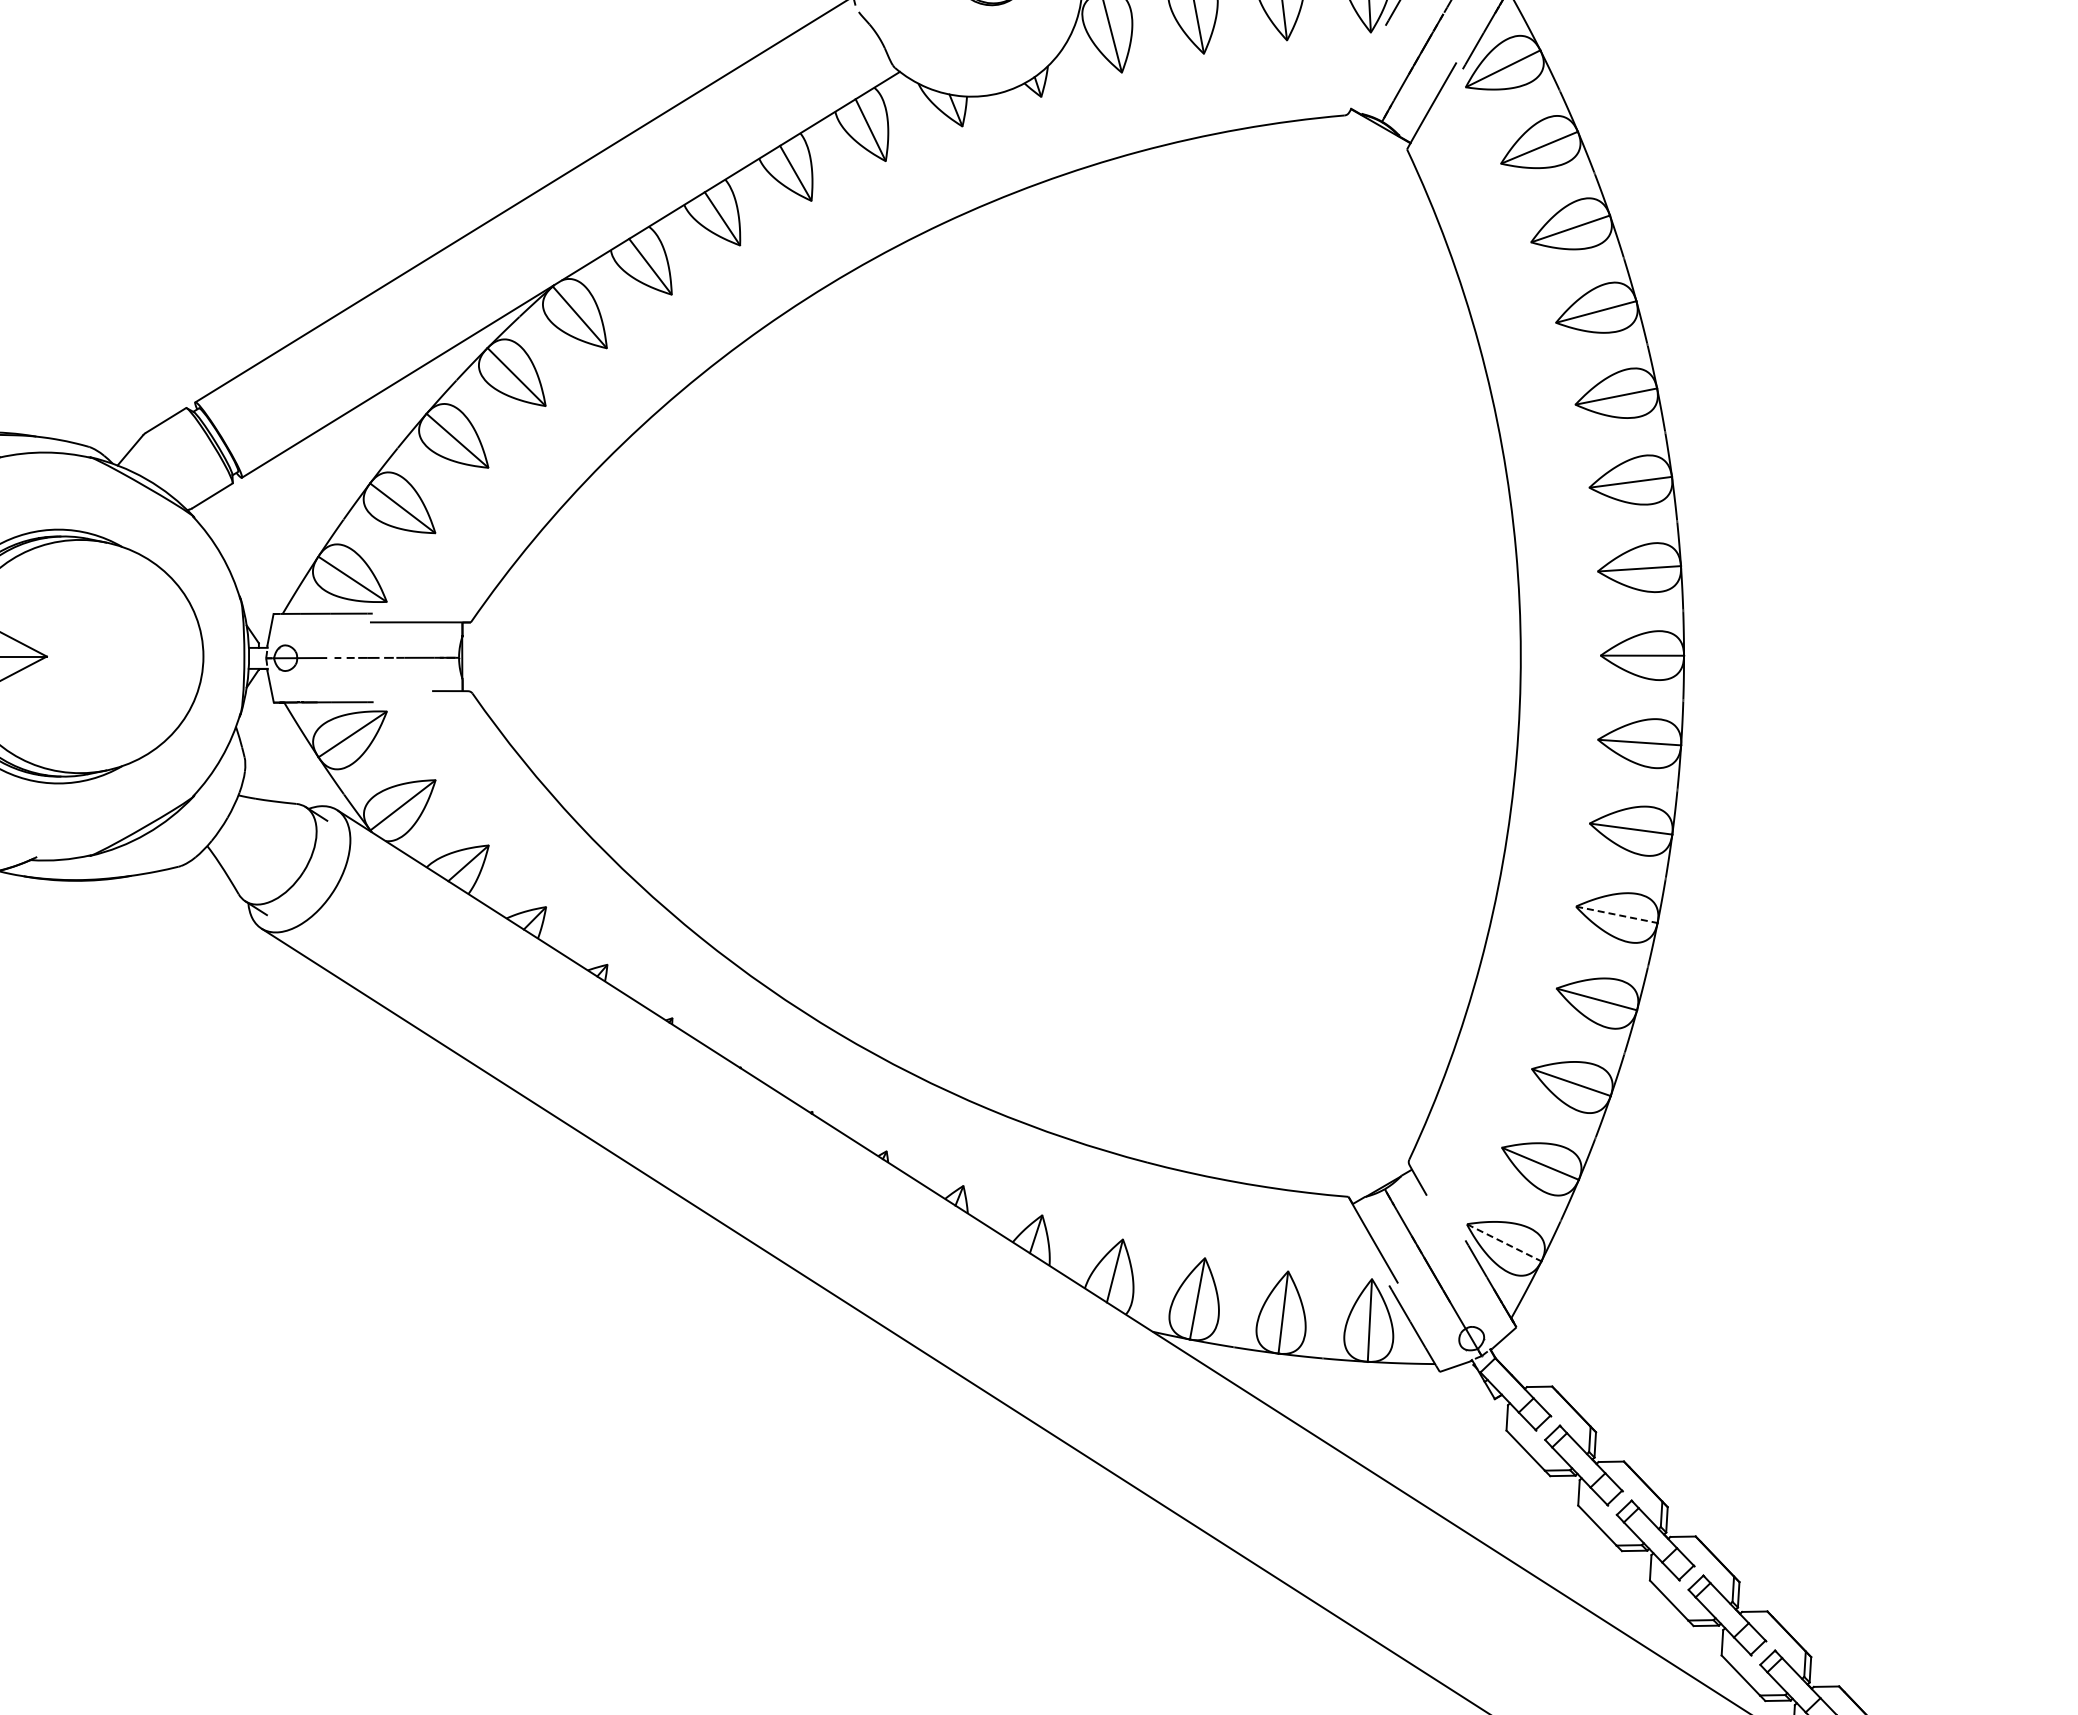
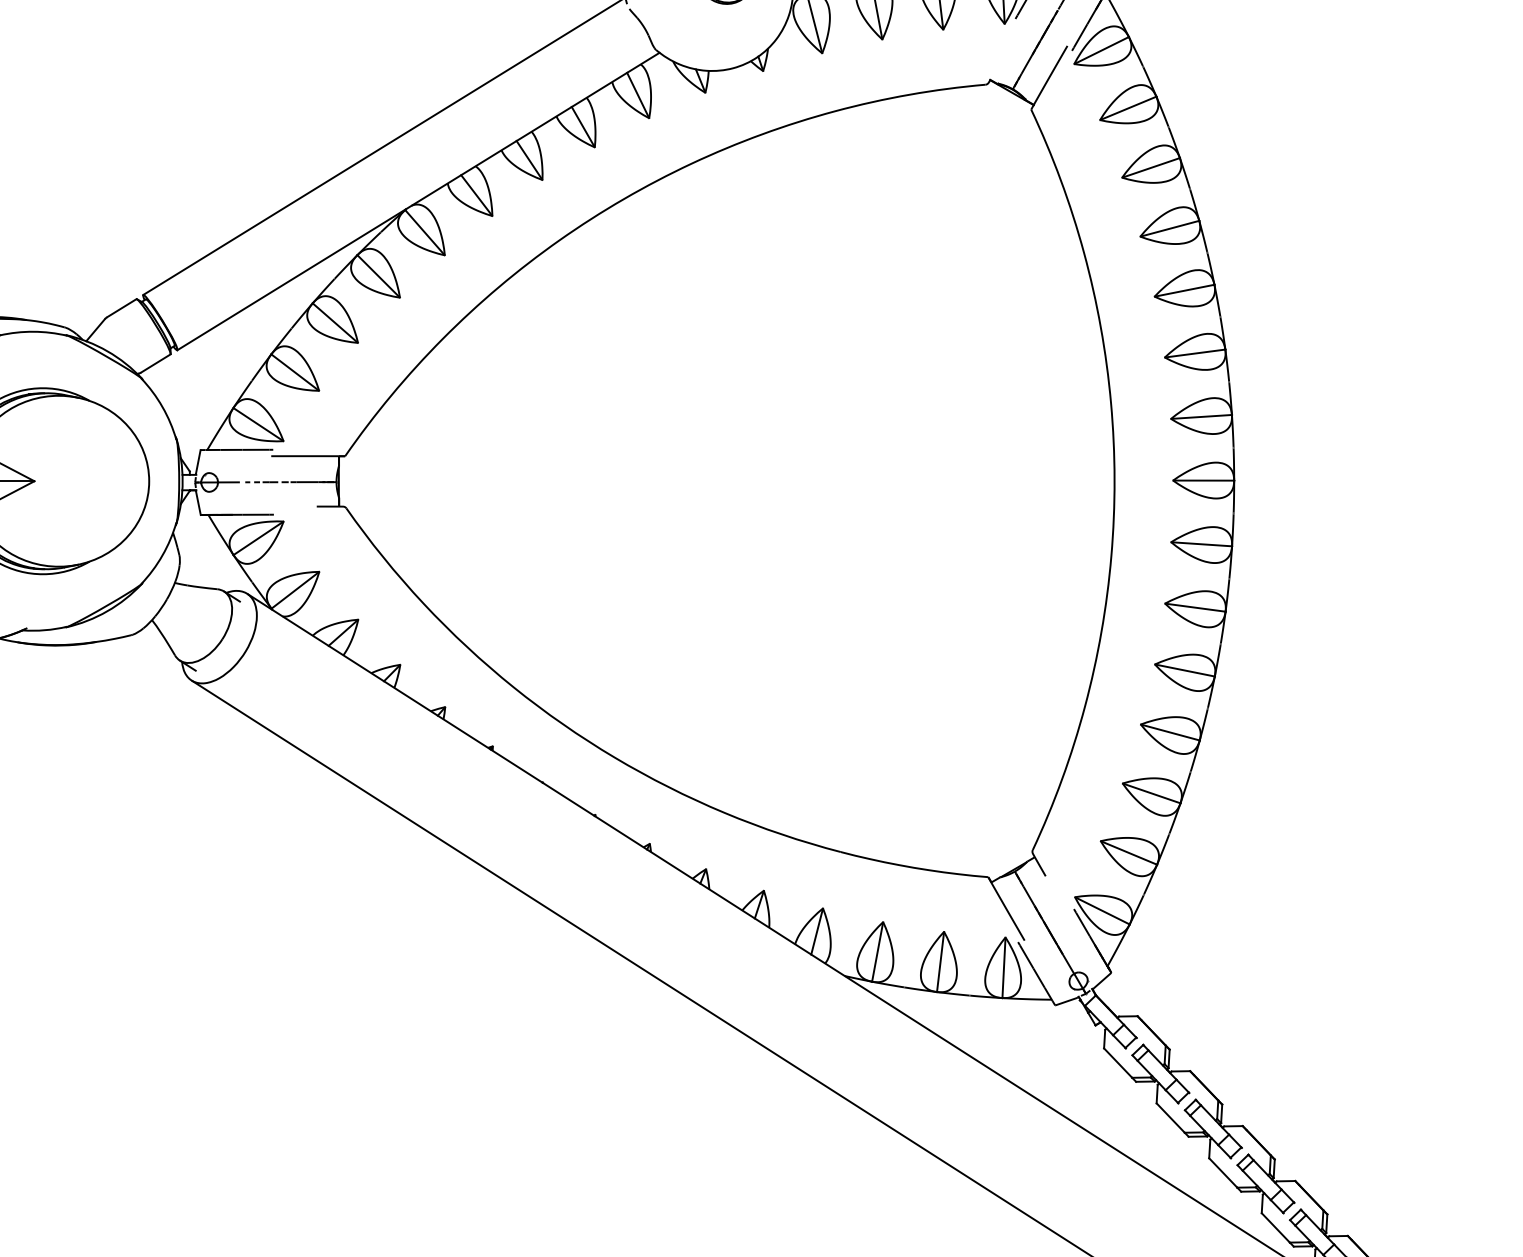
line: (1617, 914) -> (1185, 670), dashed -> solid
line: (1504, 1243) -> (1102, 911), dashed -> solid

